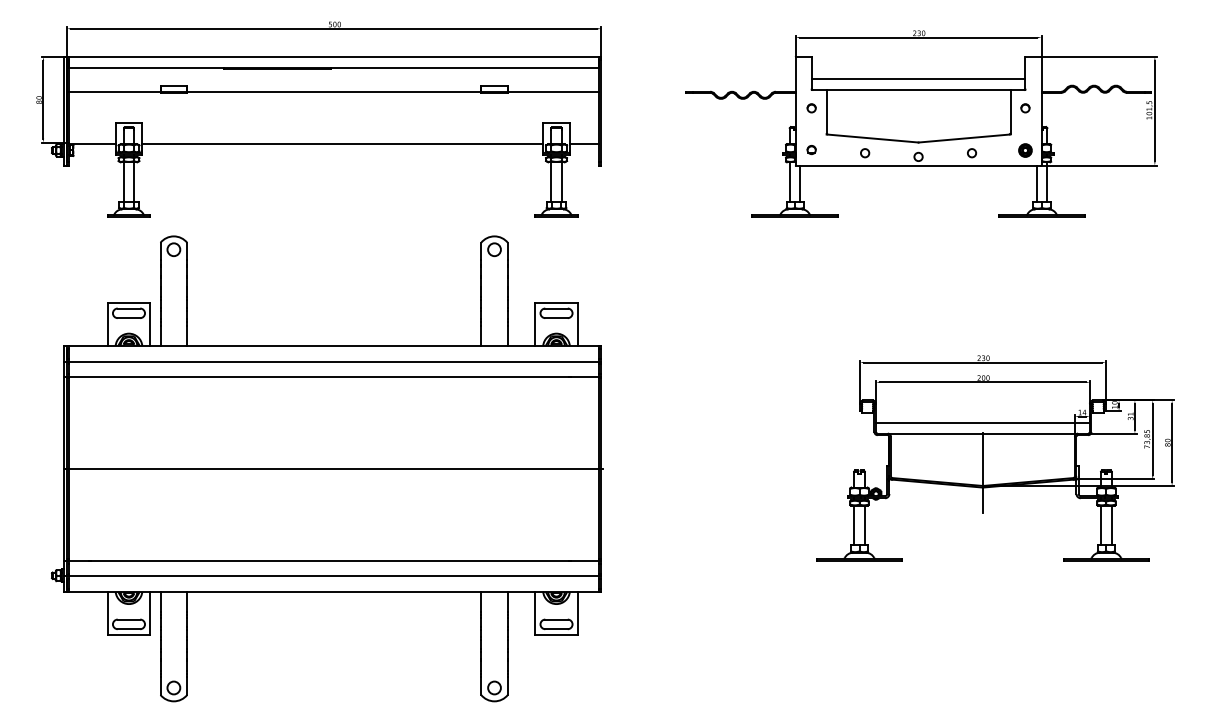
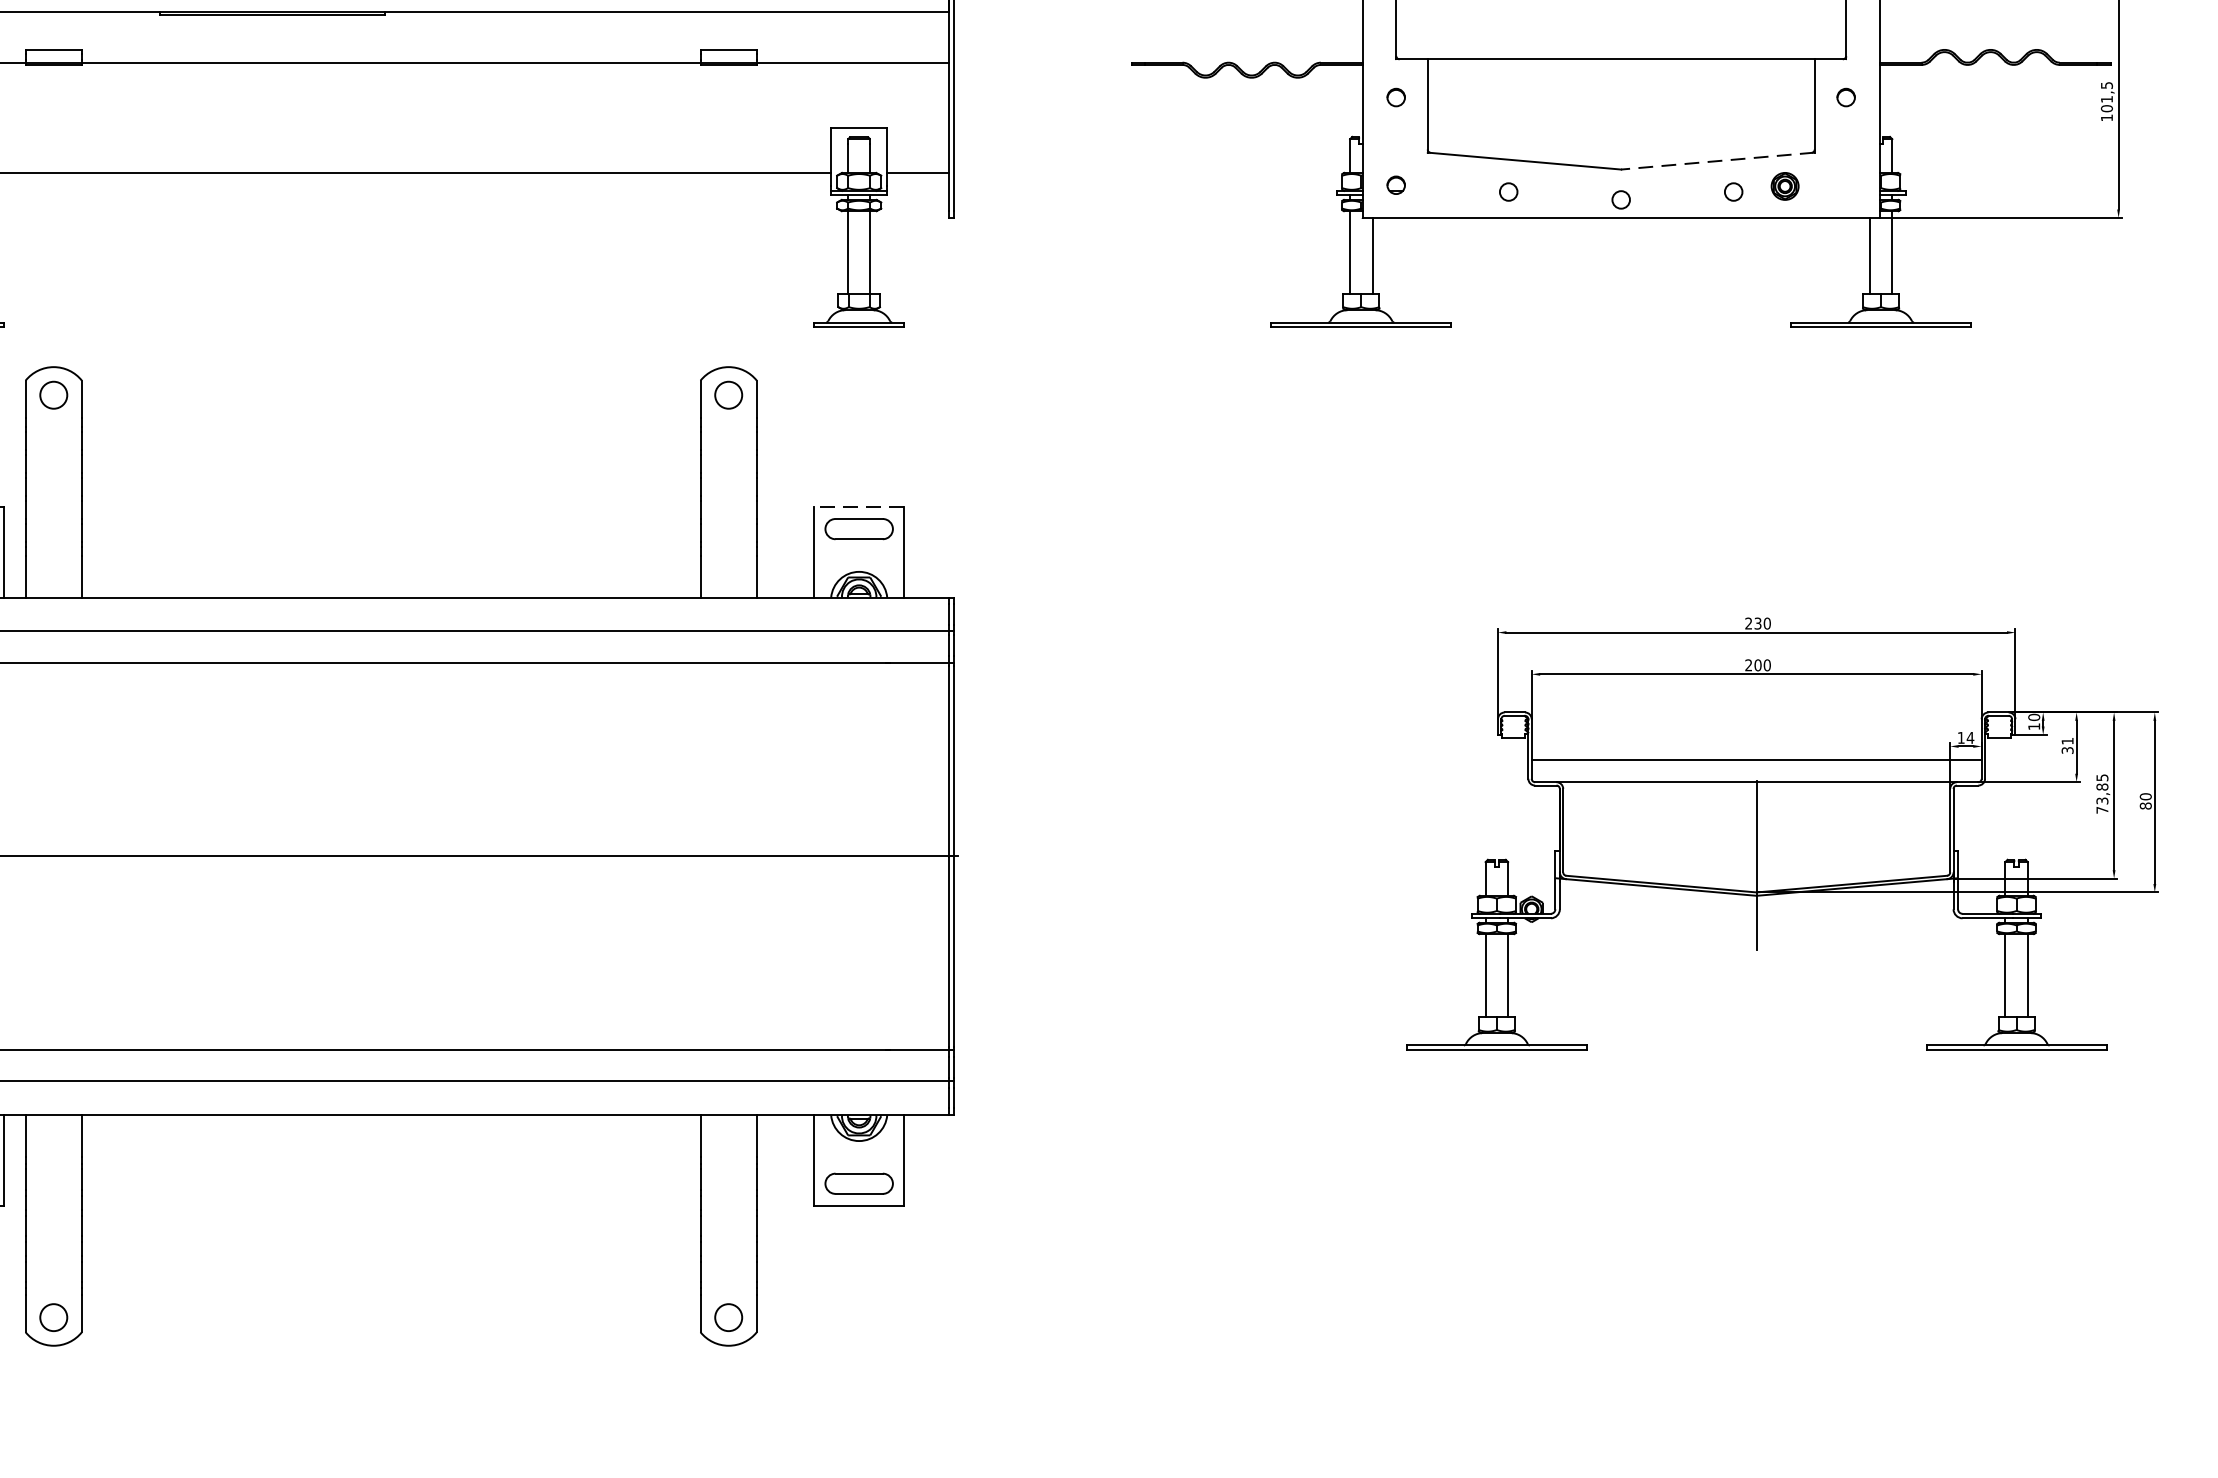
line: (918, 79) -> (1621, 36), removed
line: (964, 138) -> (1717, 161), solid -> dashed
part: (1025, 150) -> (1785, 186), moved
line: (556, 302) -> (859, 506), solid -> dashed

